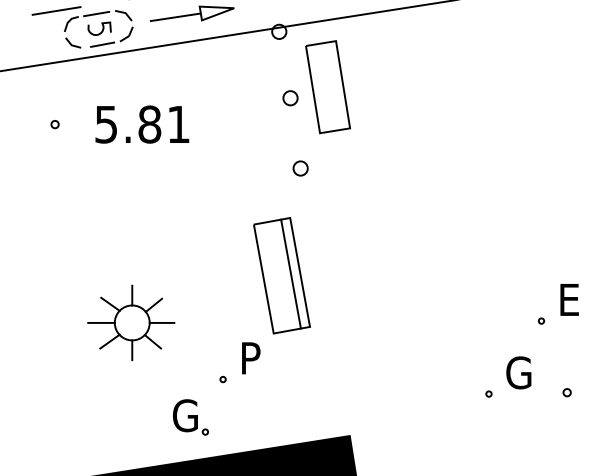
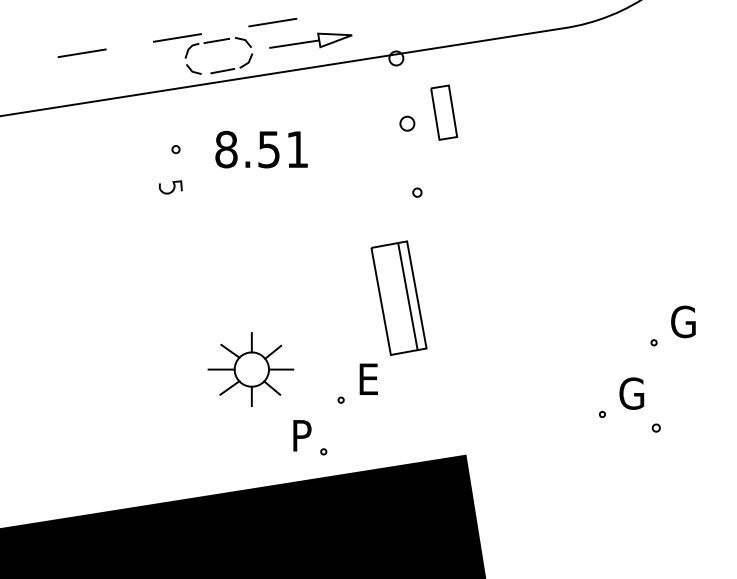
curve: (101, 30) -> (172, 189), moved
part: (327, 86) -> (443, 112), size x0.6
text: (127, 124) -> (247, 149), 5.81 -> 8.51
part: (300, 168) -> (417, 192), size x0.6
text: (571, 299) -> (683, 321), E -> G
part: (130, 322) -> (250, 369), moved
text: (252, 357) -> (370, 378), P -> E
part: (566, 392) -> (655, 427), moved
text: (184, 415) -> (303, 435), G -> P

